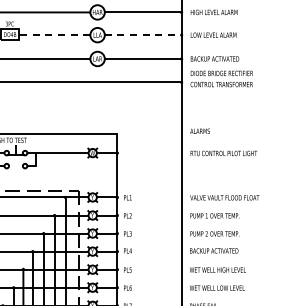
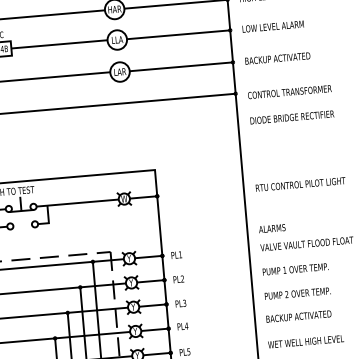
line: (54, 34) -> (59, 44), dashed -> solid
line: (143, 35) -> (179, 35), dashed -> solid
text: (221, 72) -> (291, 116), moved
text: (199, 130) -> (271, 227), moved

